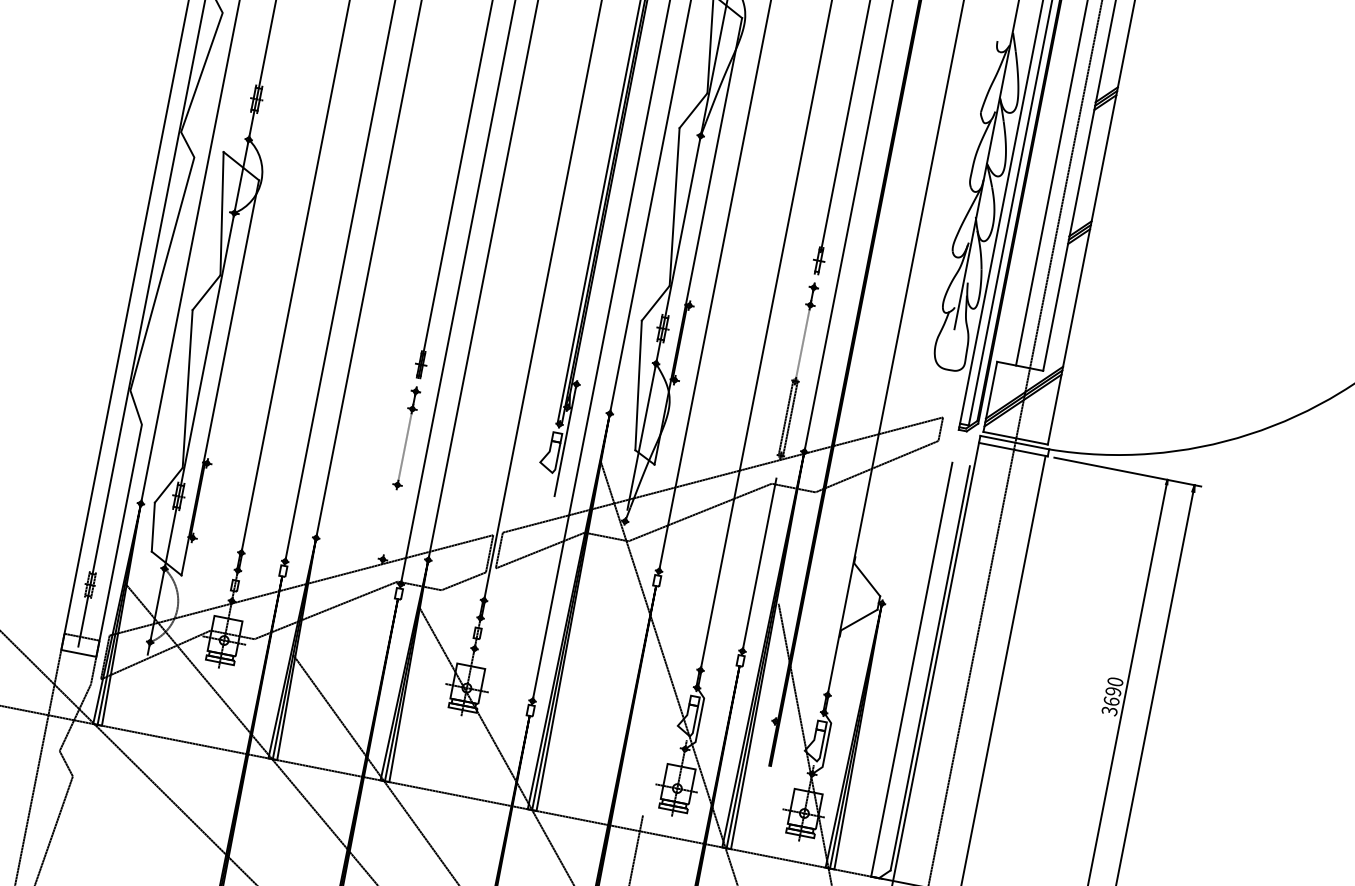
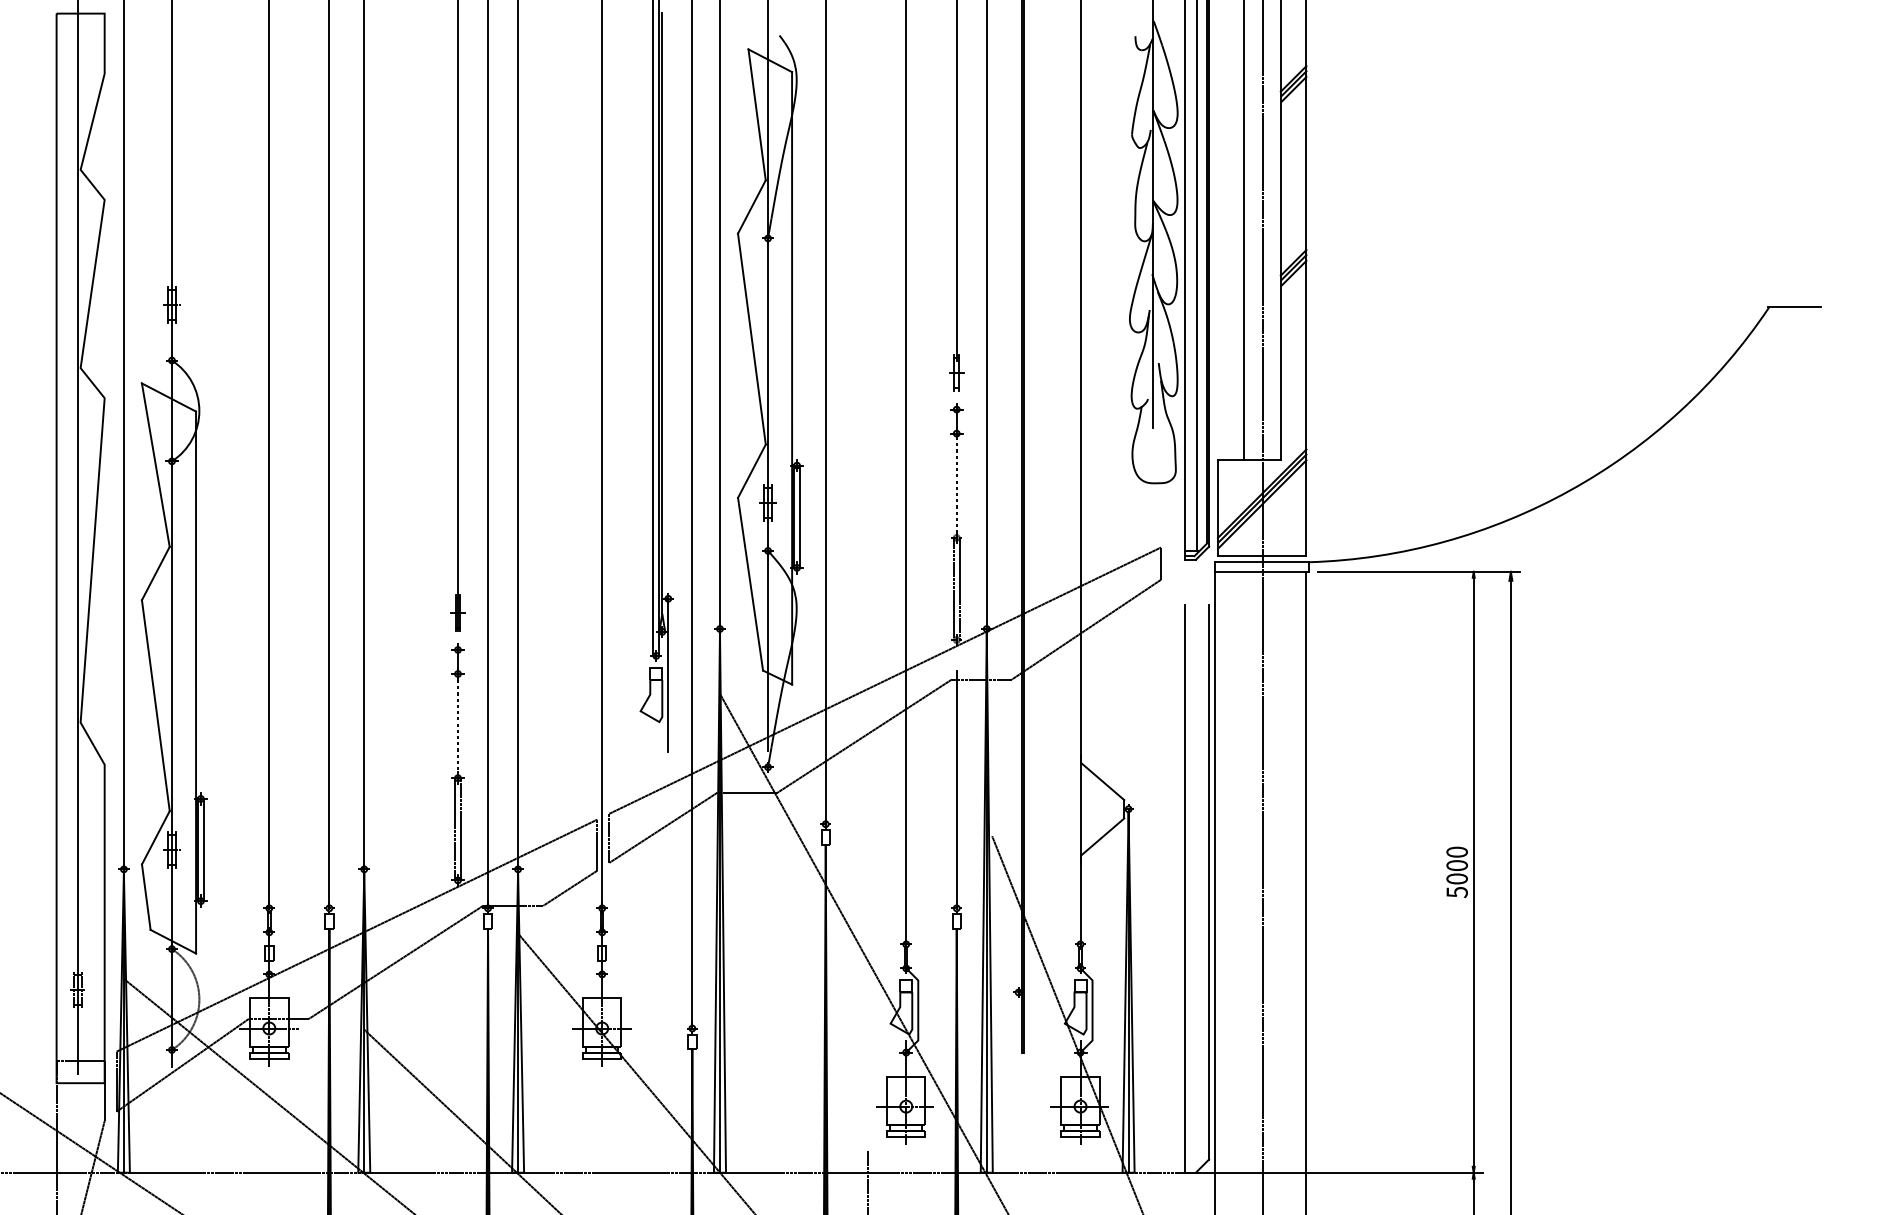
line: (684, 343) -> (800, 517), added
line: (201, 501) -> (203, 850), added
line: (387, 521) -> (454, 828), added
line: (392, 522) -> (461, 829), added
text: (1111, 700) -> (1456, 878), 3690 -> 5000

